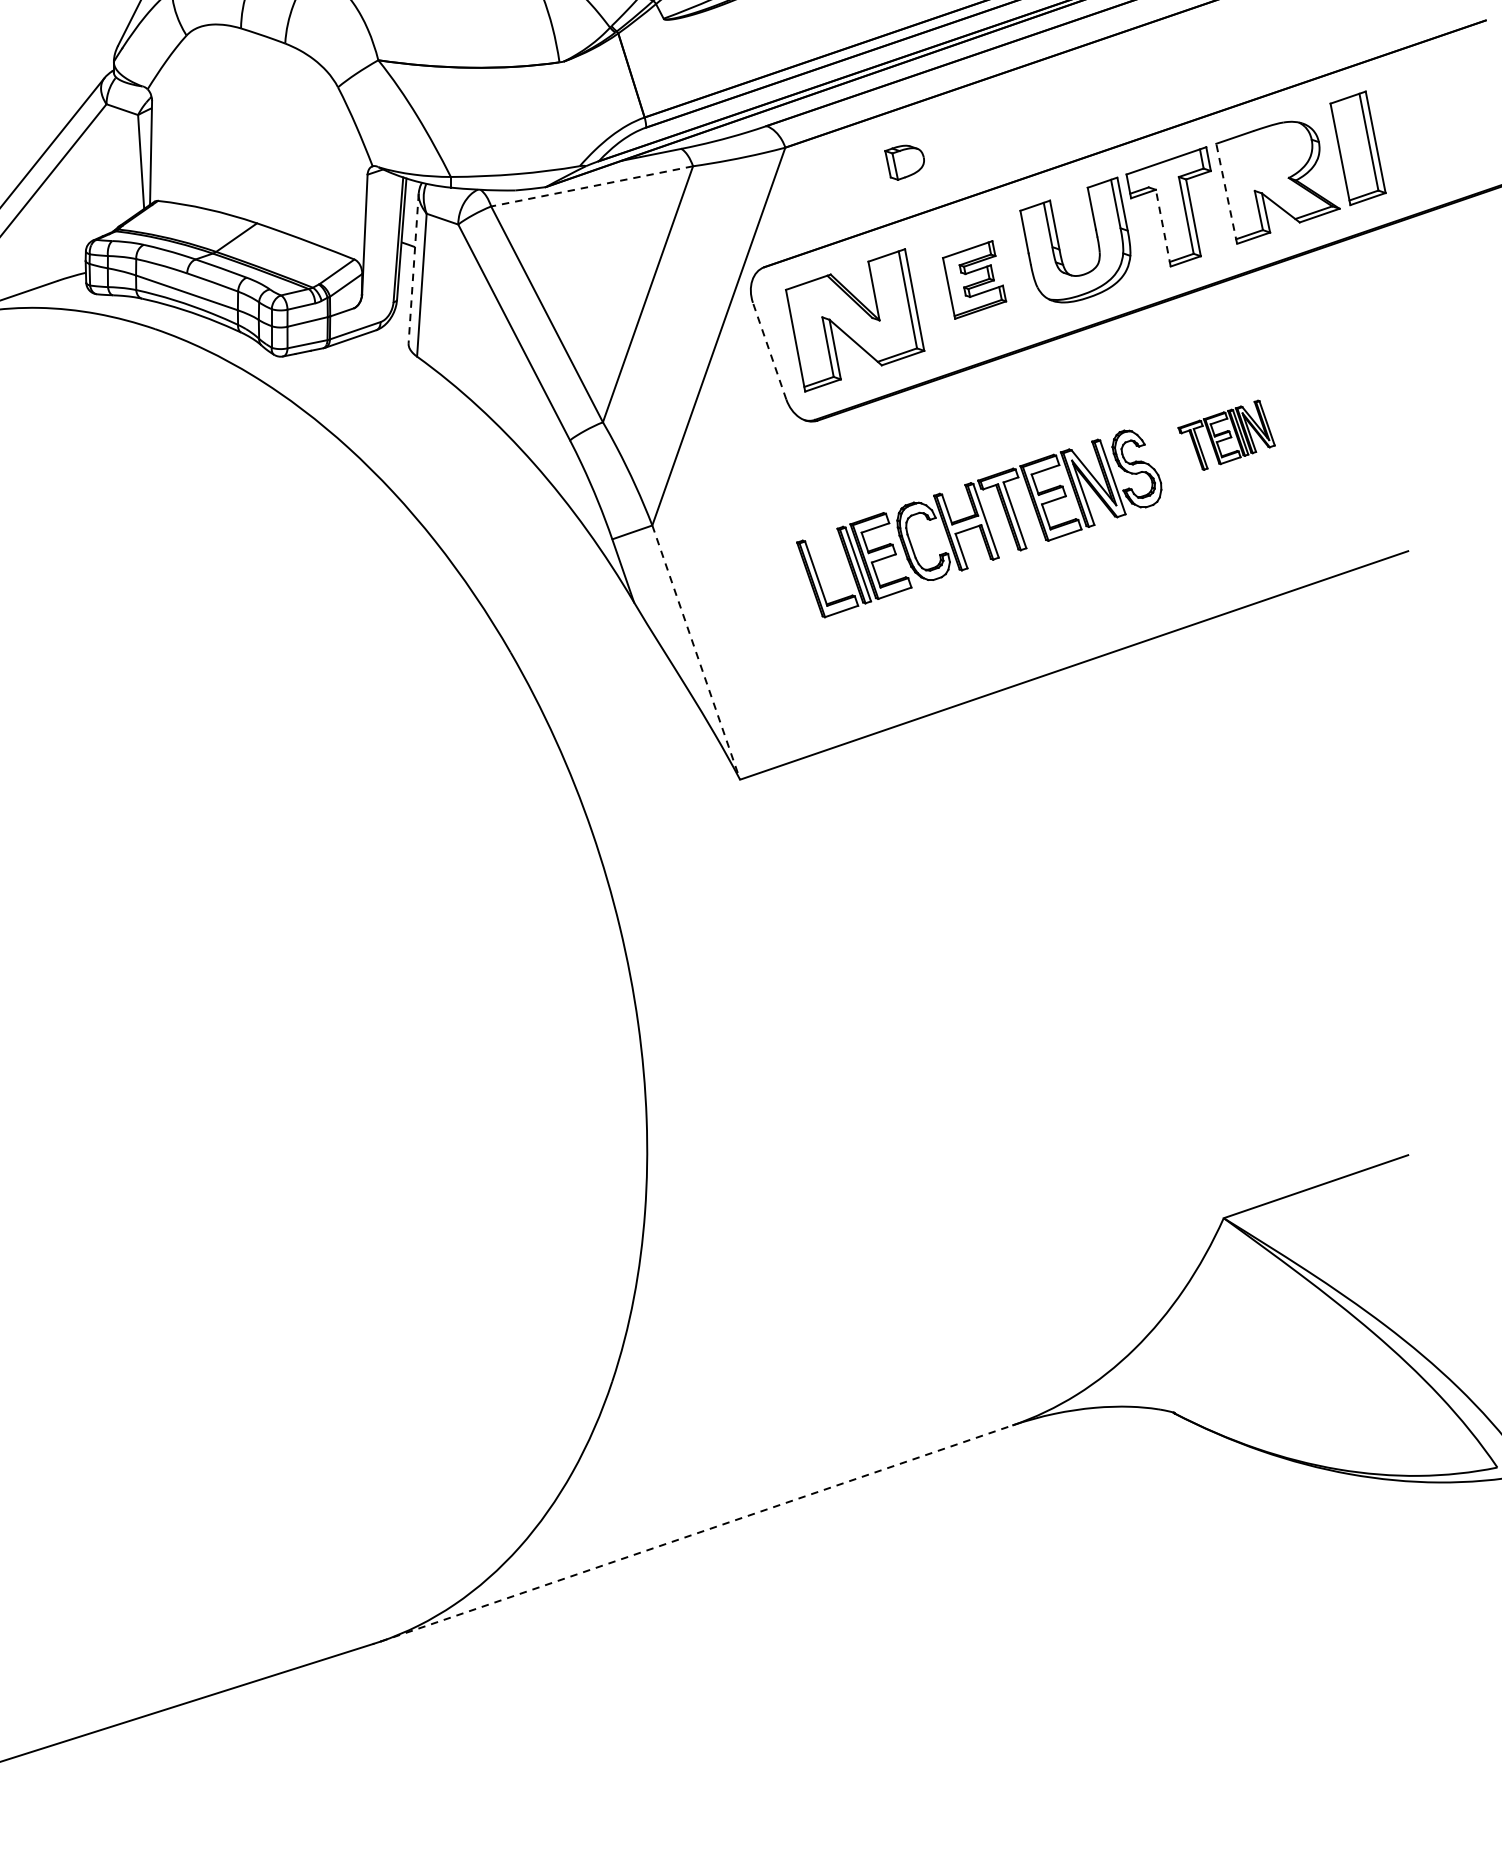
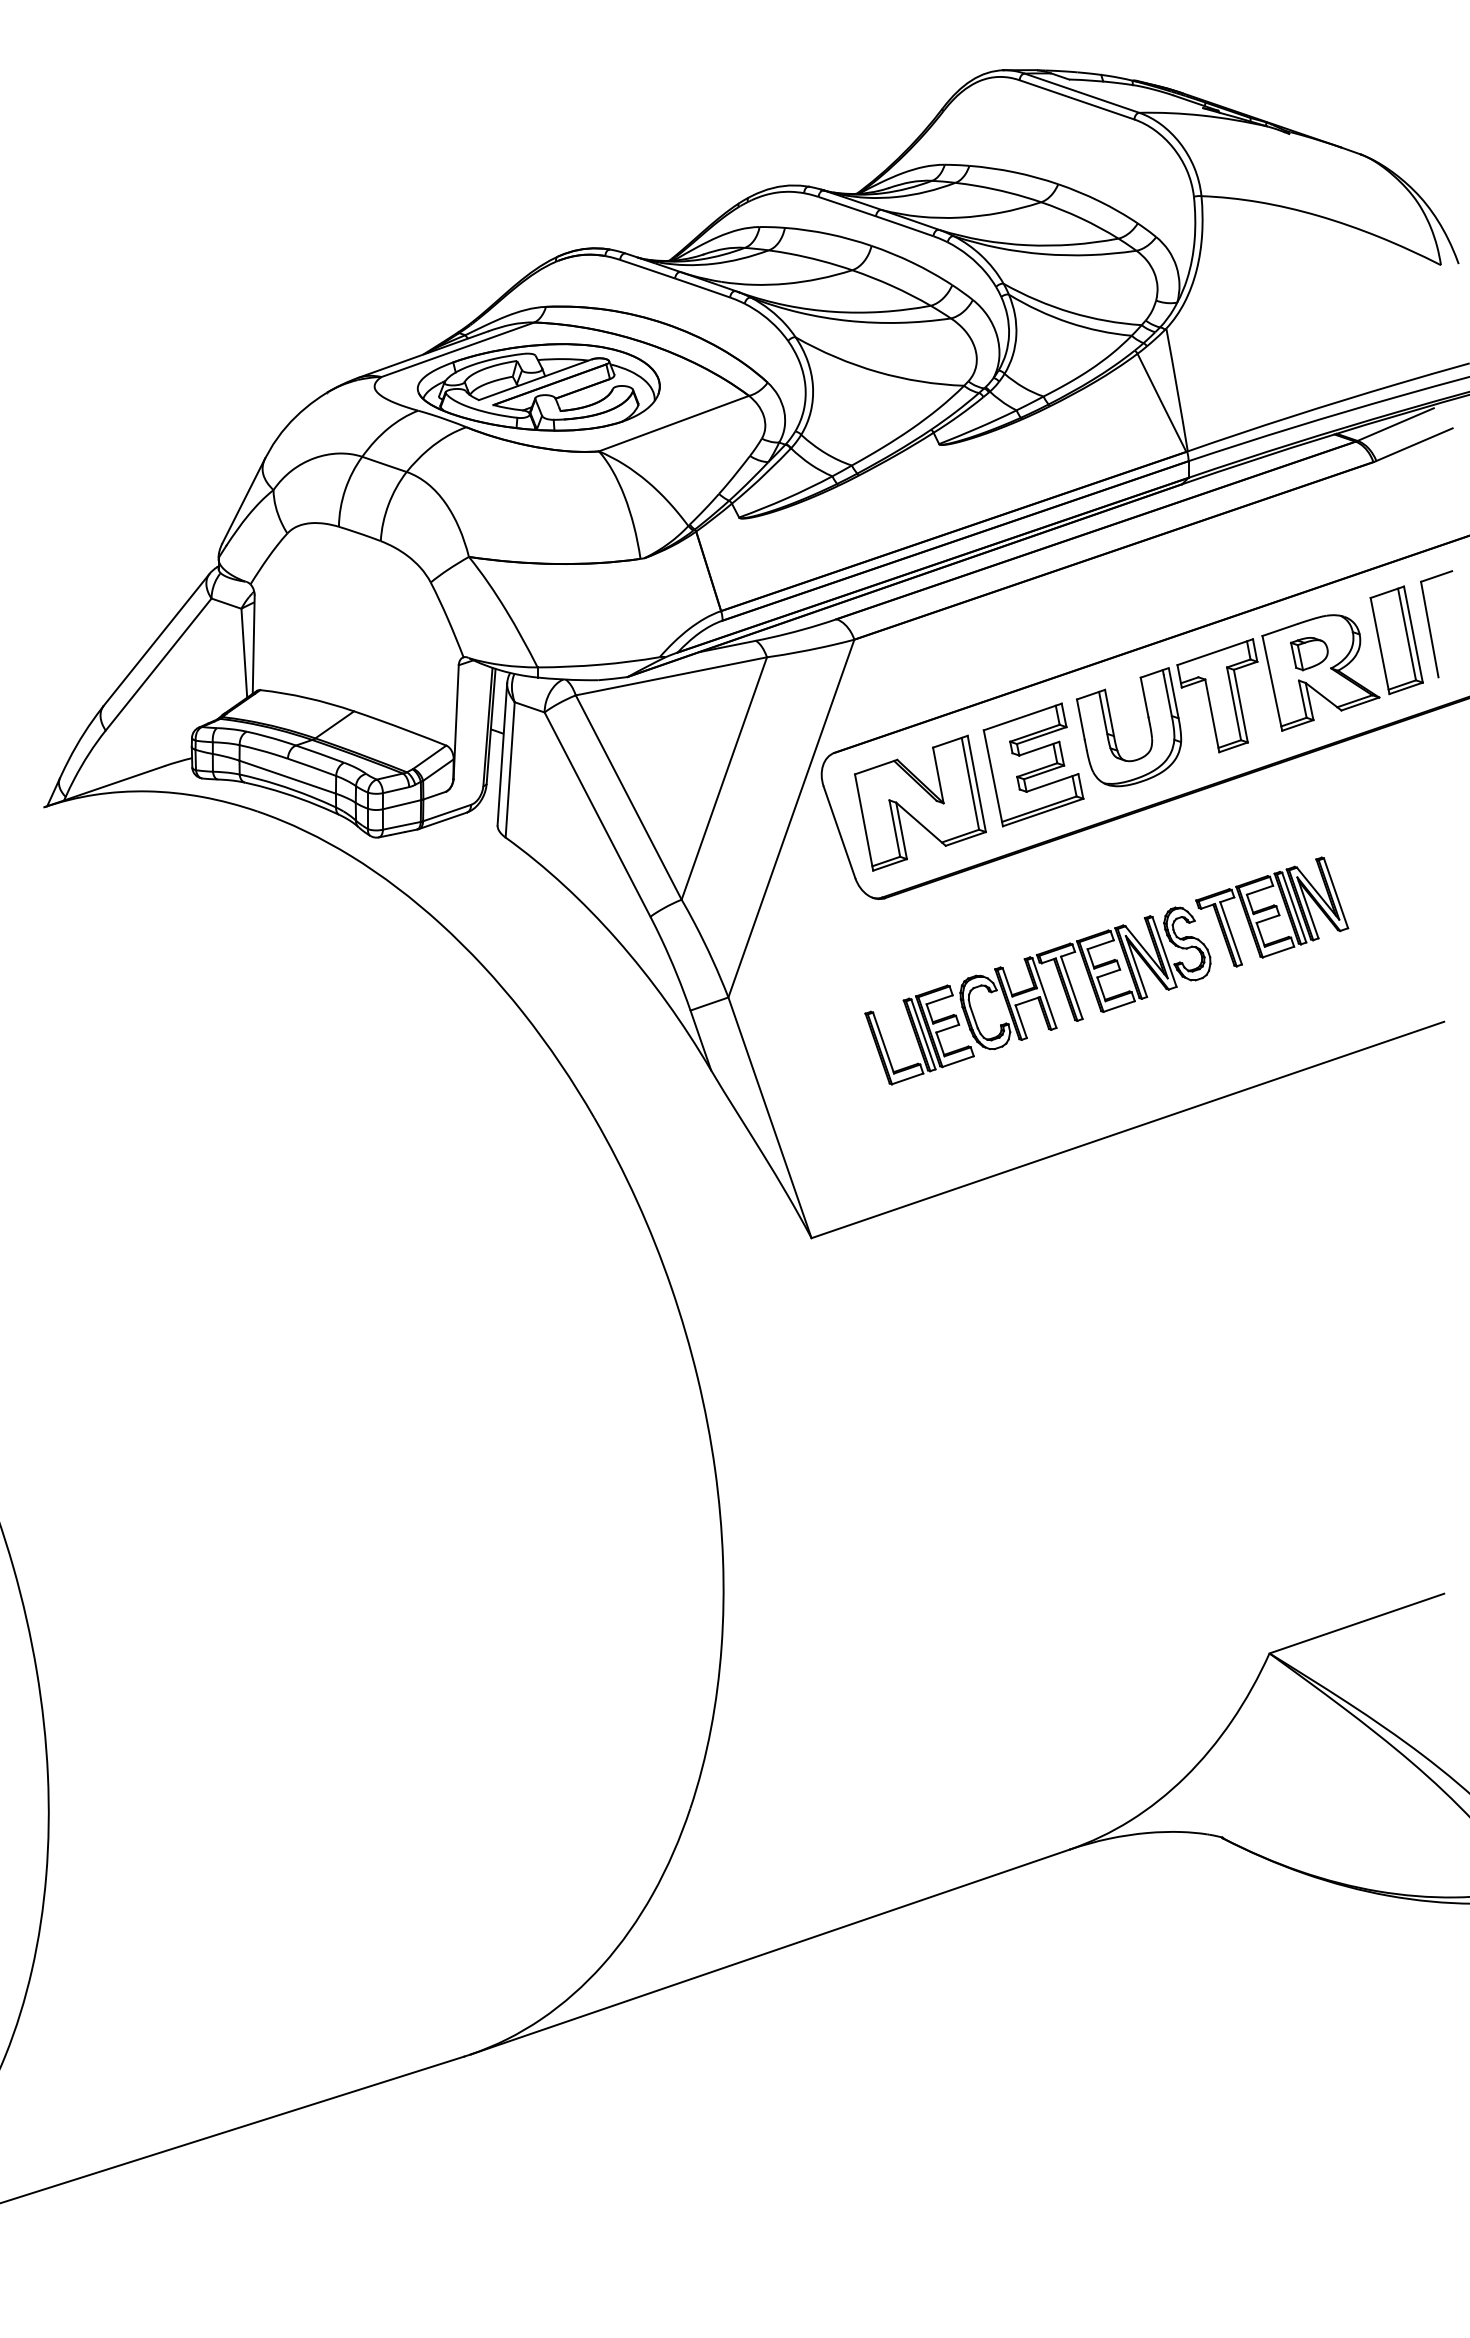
part: (1393, 133) -> (1430, 626), added
part: (904, 163) -> (1309, 654), moved
line: (591, 186) -> (670, 676), dashed -> solid
line: (1226, 192) -> (1272, 682), dashed -> solid
line: (1163, 227) -> (1212, 715), dashed -> solid
line: (413, 268) -> (502, 754), dashed -> solid
part: (974, 279) -> (1033, 764), size x1.67
line: (769, 350) -> (839, 831), dashed -> solid
part: (1226, 434) -> (1272, 911), size x1.67
line: (696, 653) -> (770, 1118), dashed -> solid
line: (696, 1532) -> (770, 1951), dashed -> solid

